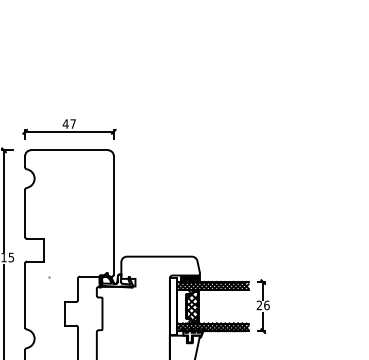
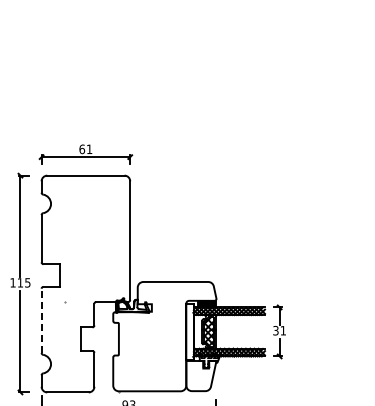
text: (69, 124) -> (85, 149), 47 -> 61
line: (25, 295) -> (41, 320), solid -> dashed
text: (263, 305) -> (279, 330), 26 -> 31

